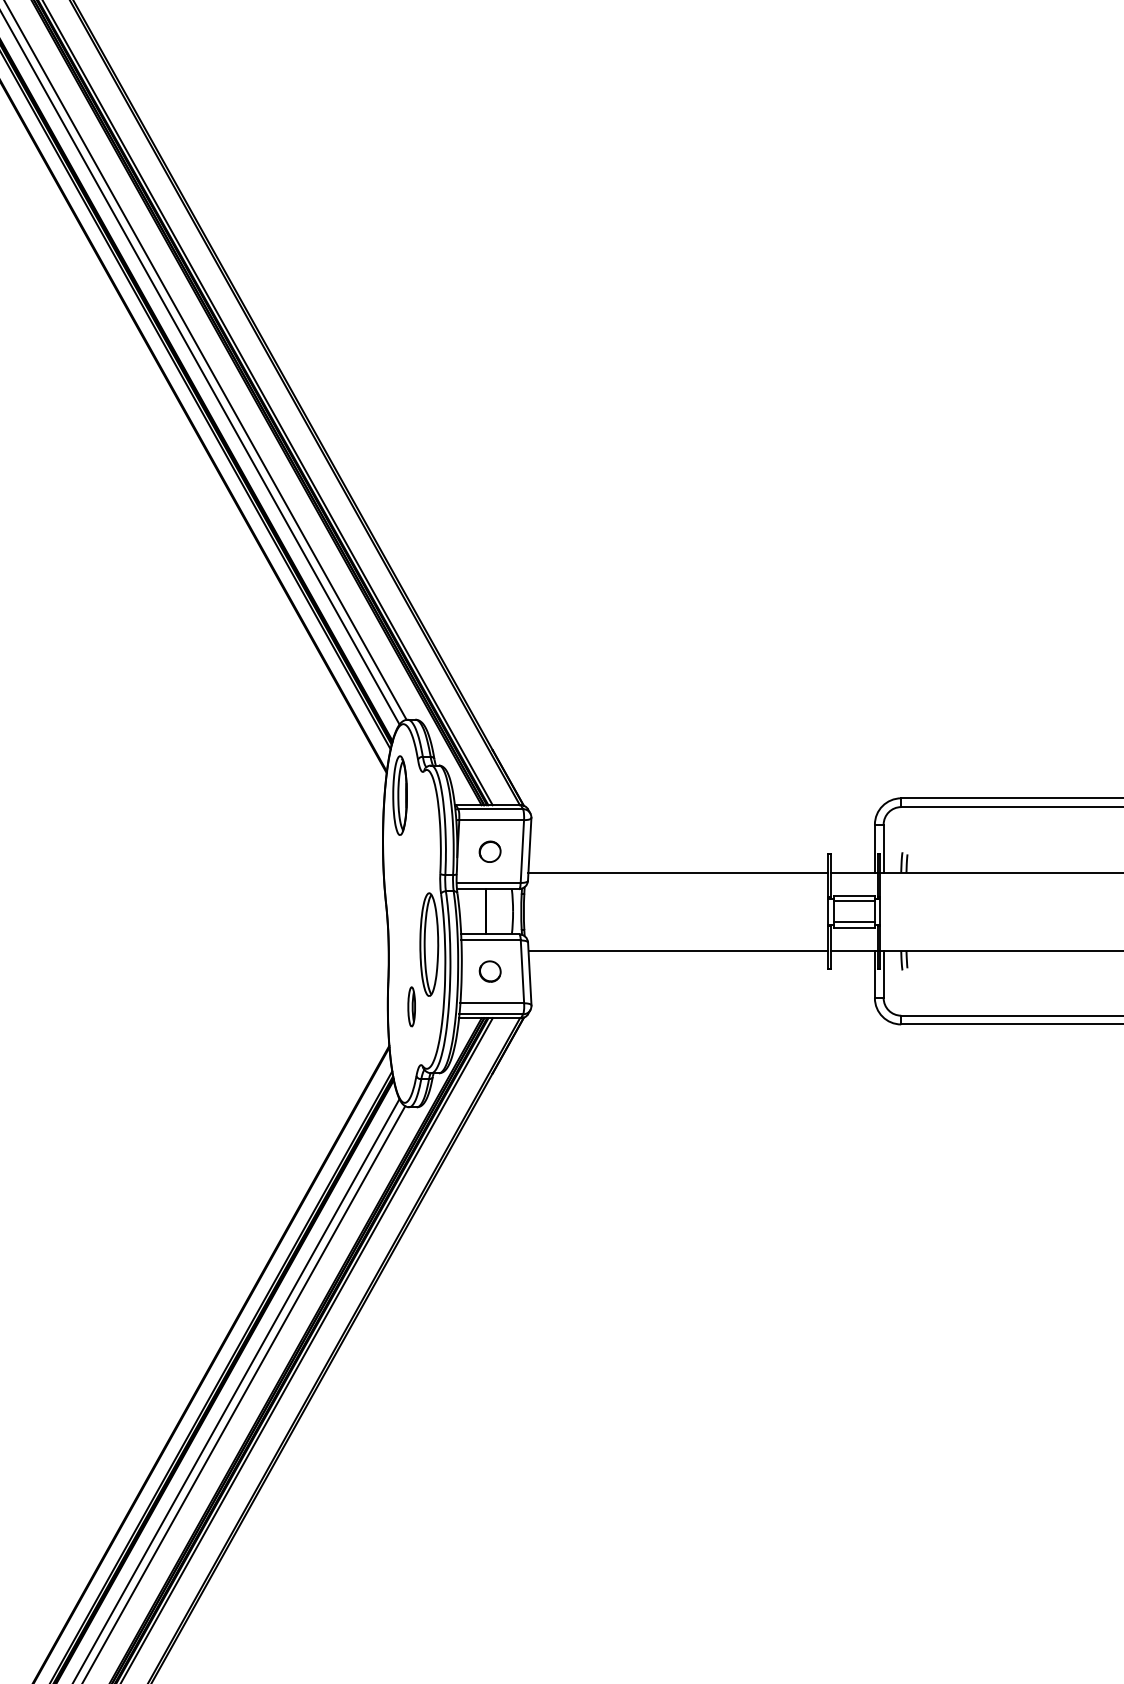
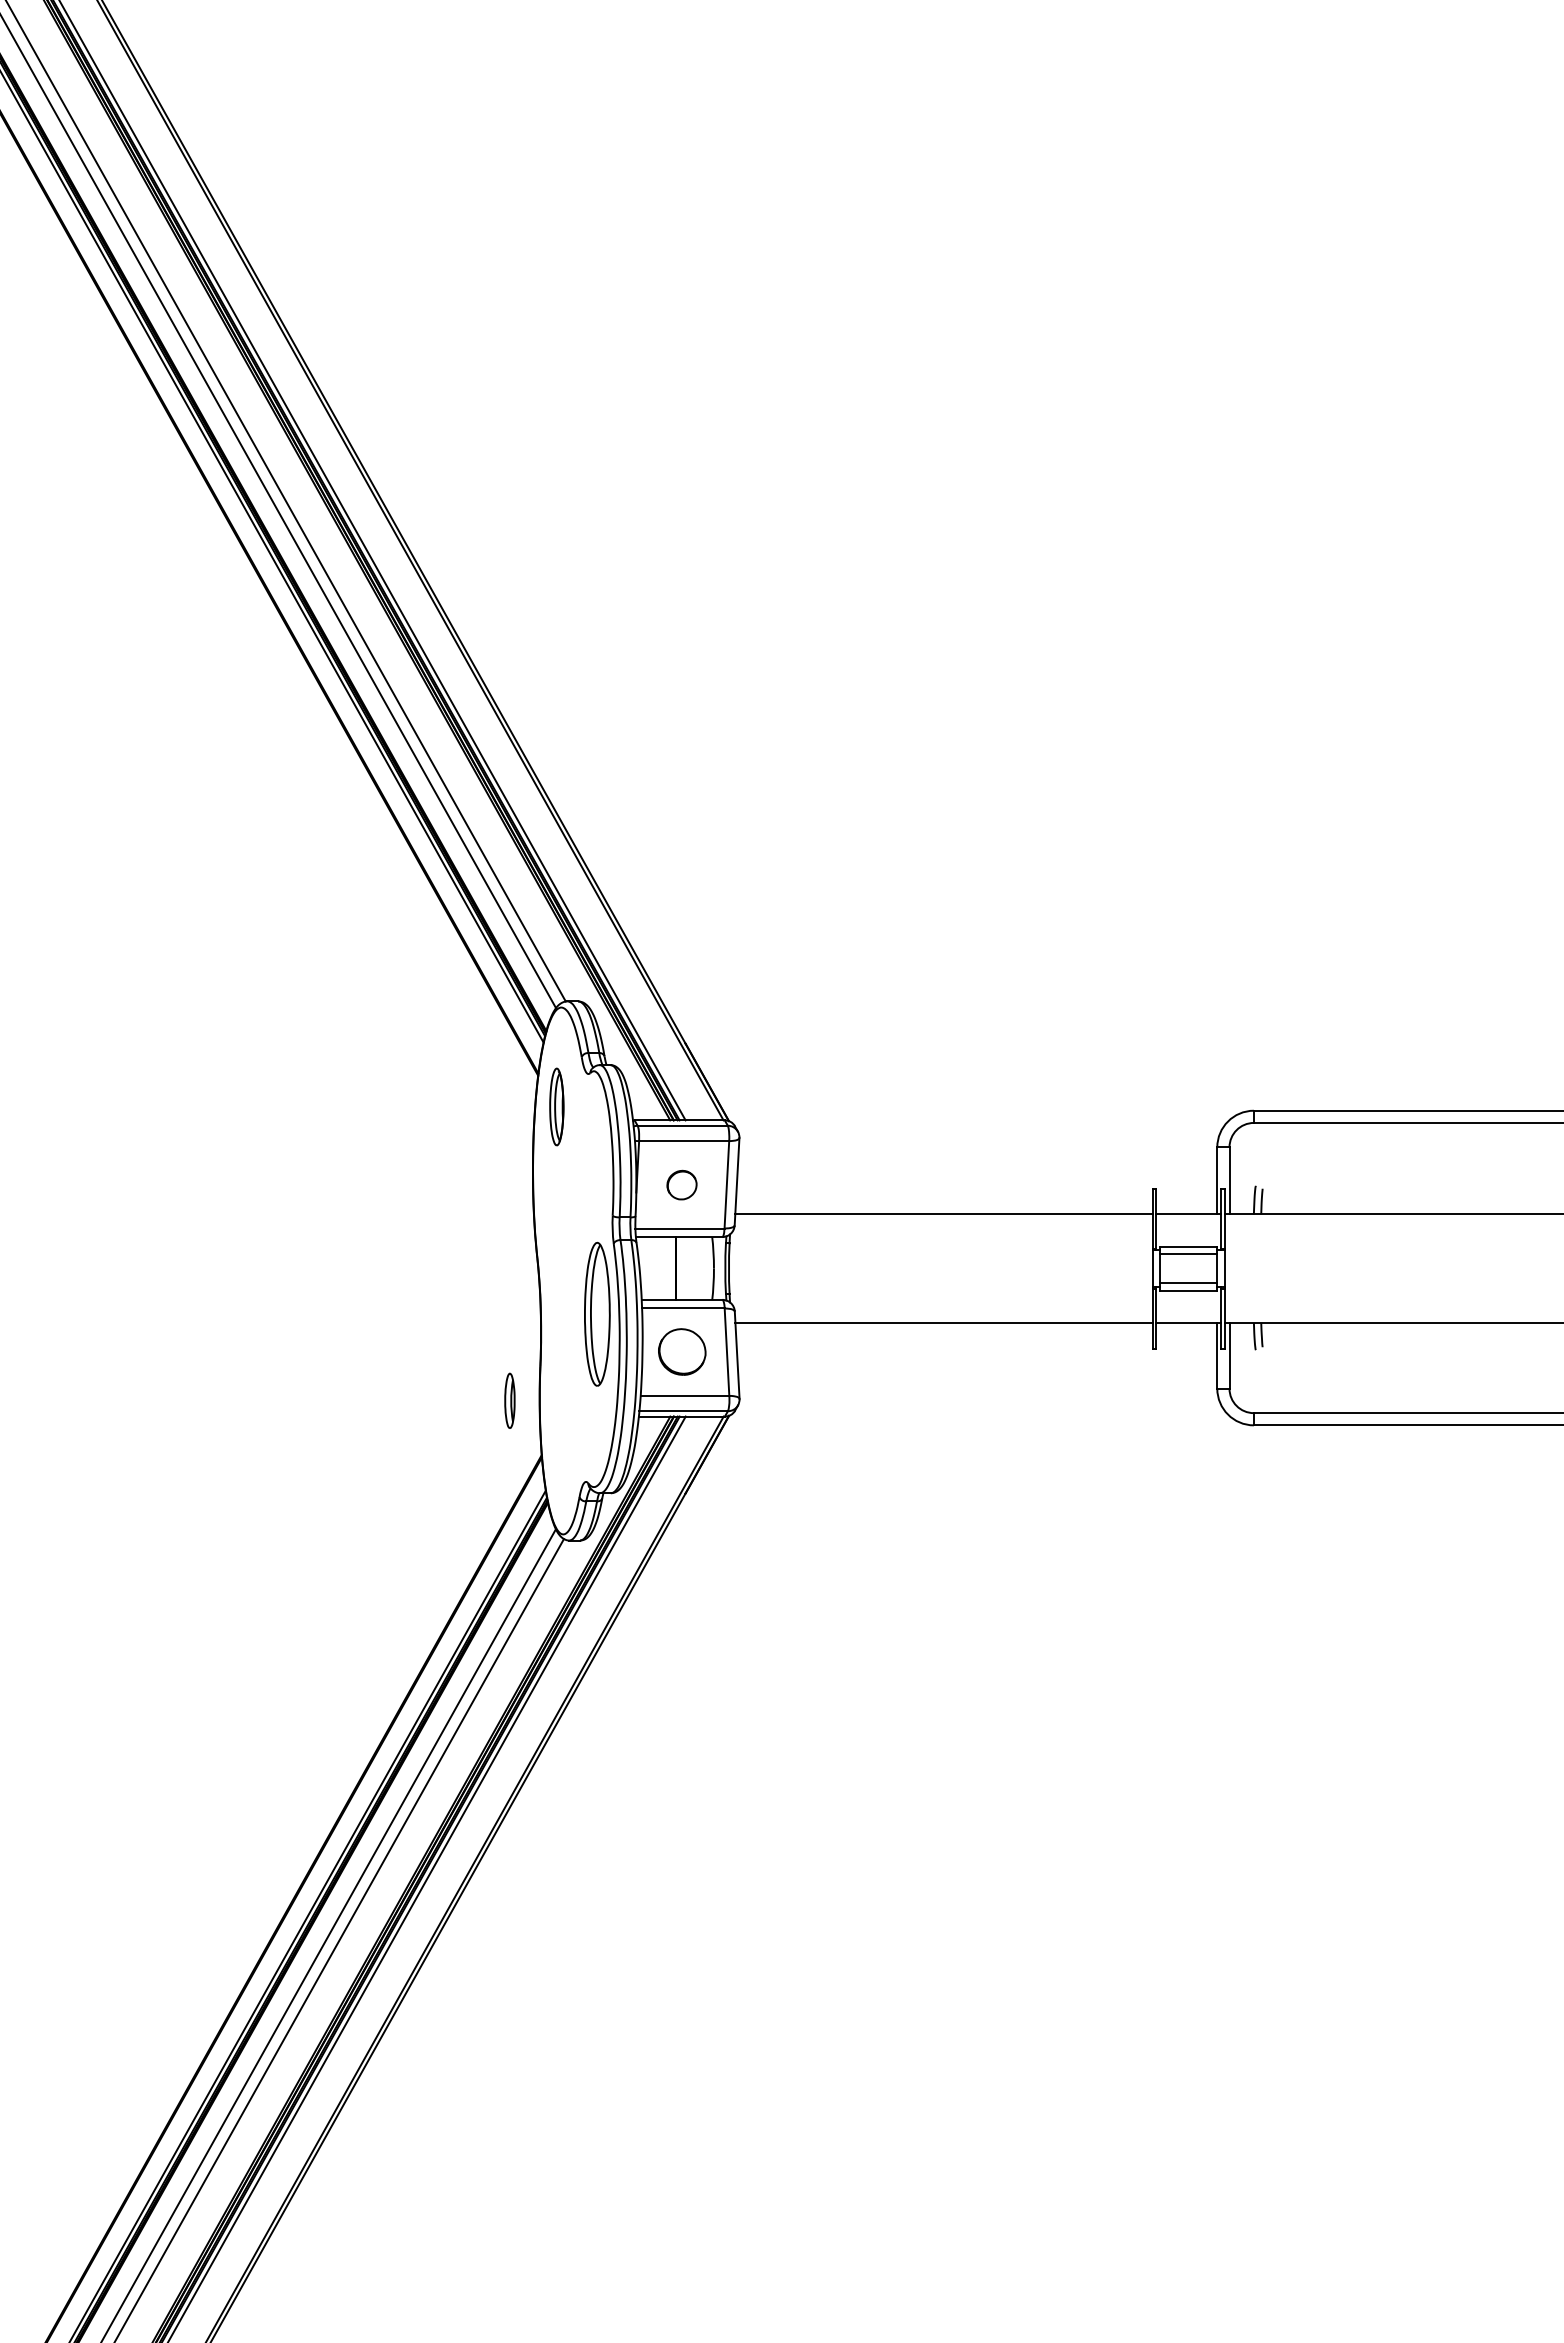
part: (399, 795) -> (556, 1106), size x0.7
part: (489, 971) -> (681, 1351), size x1.6
part: (411, 1006) -> (509, 1400), moved

